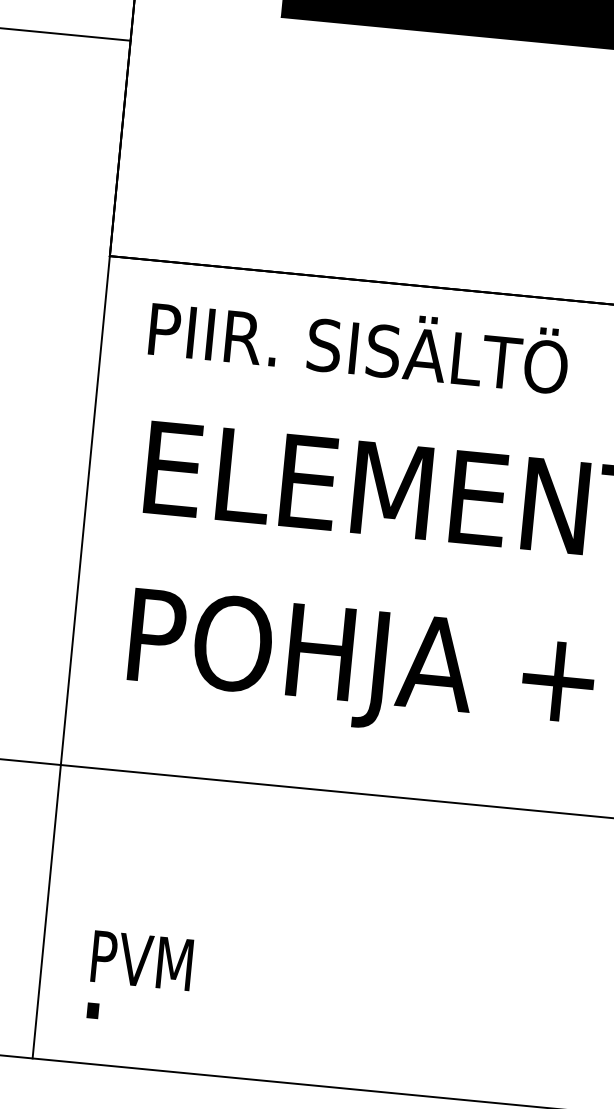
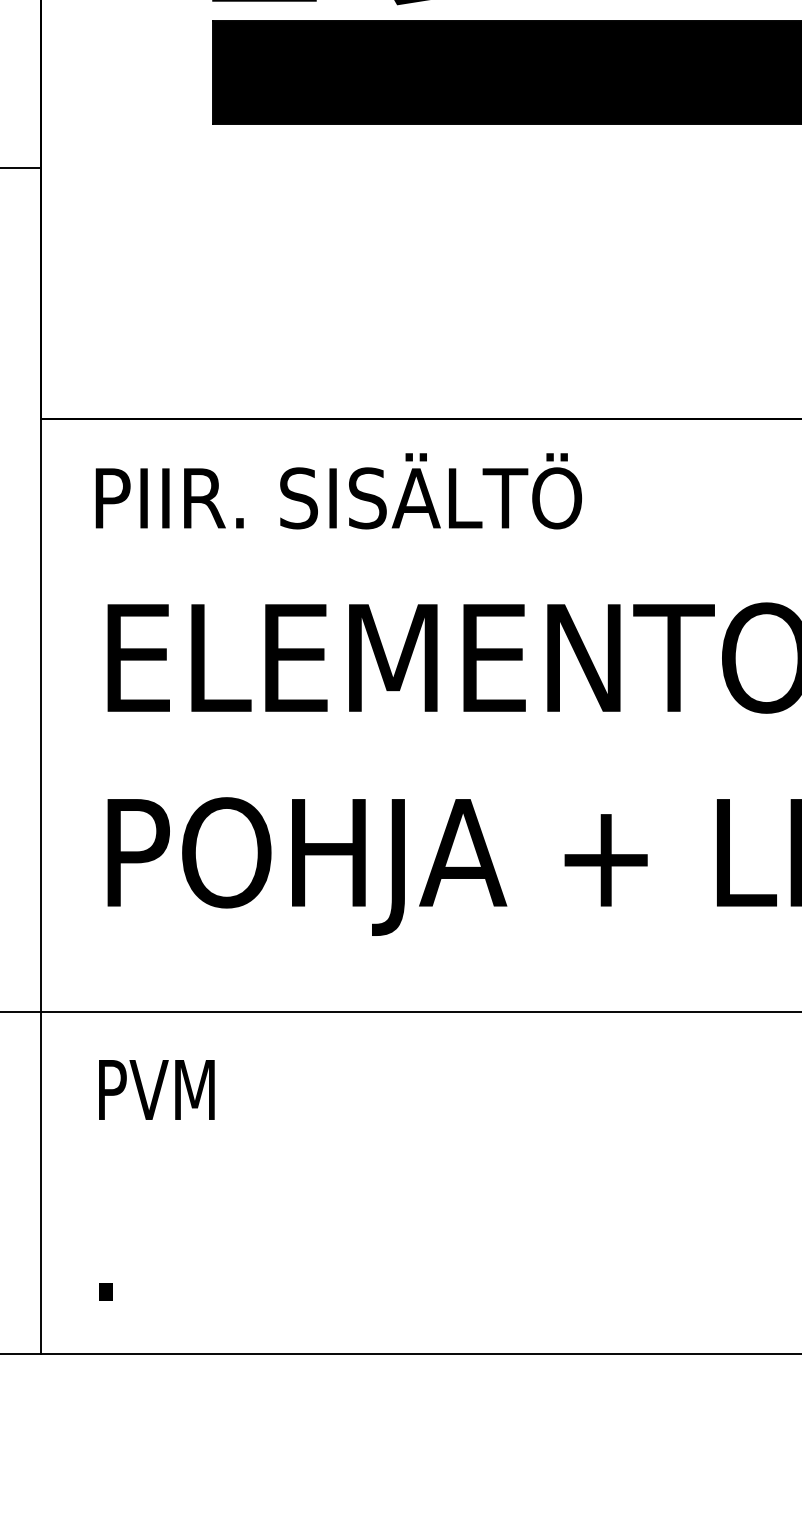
text: (141, 960) -> (156, 1089), moved

